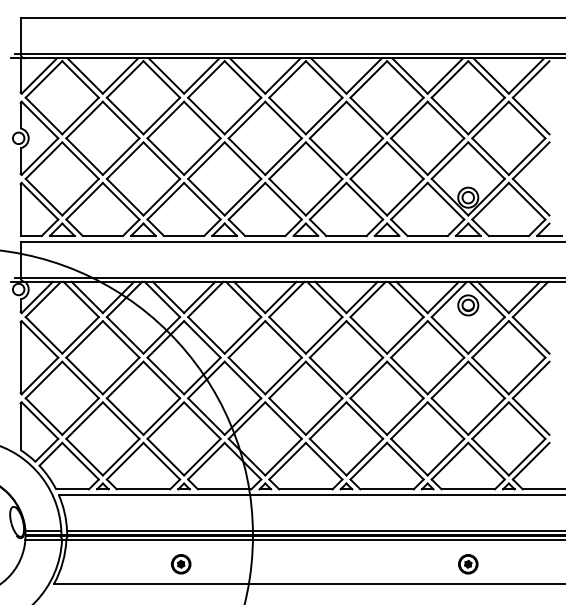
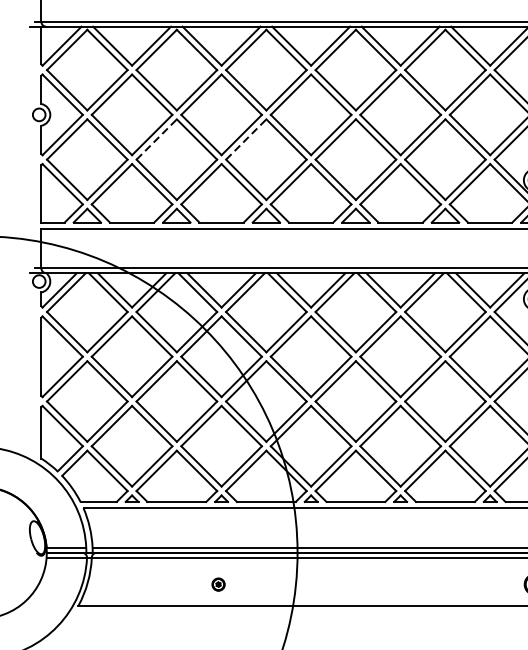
line: (125, 160) -> (157, 139), solid -> dashed
line: (206, 160) -> (246, 139), solid -> dashed
part: (181, 564) -> (218, 584), size x0.6

